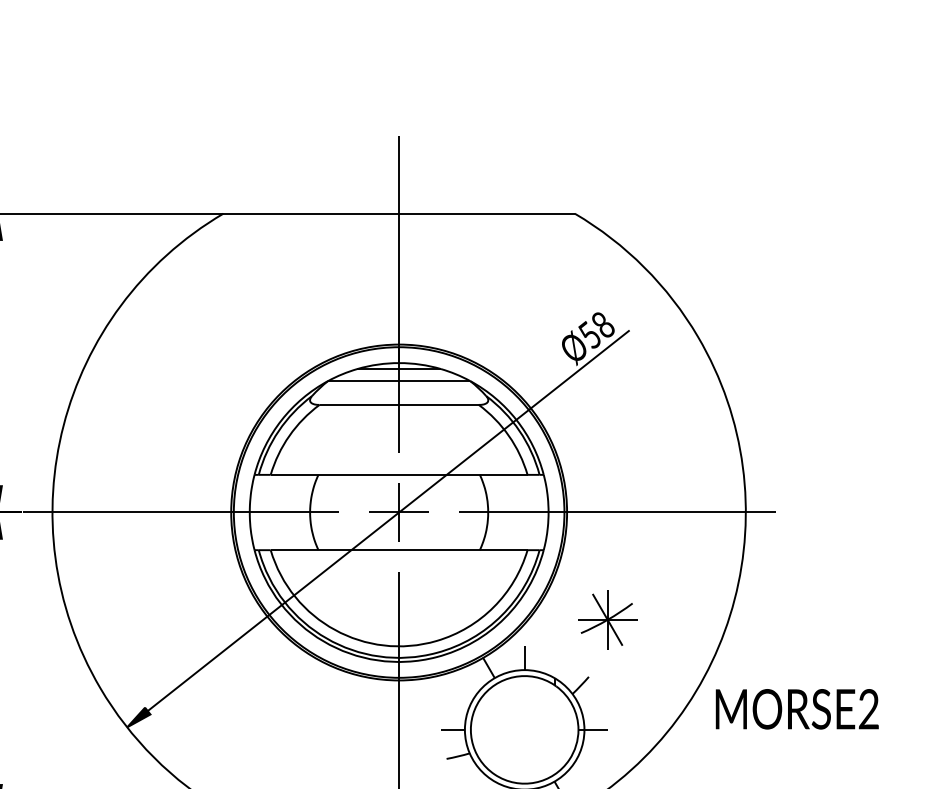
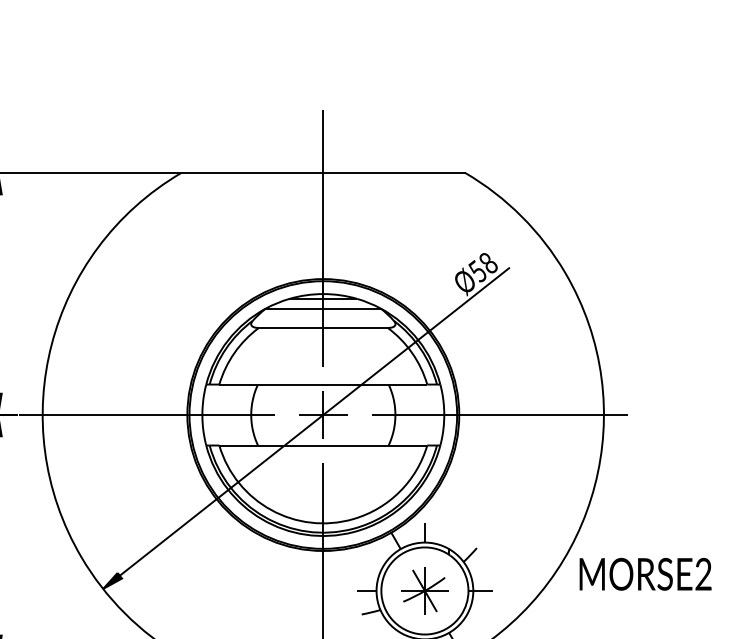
part: (607, 619) -> (424, 590), moved

